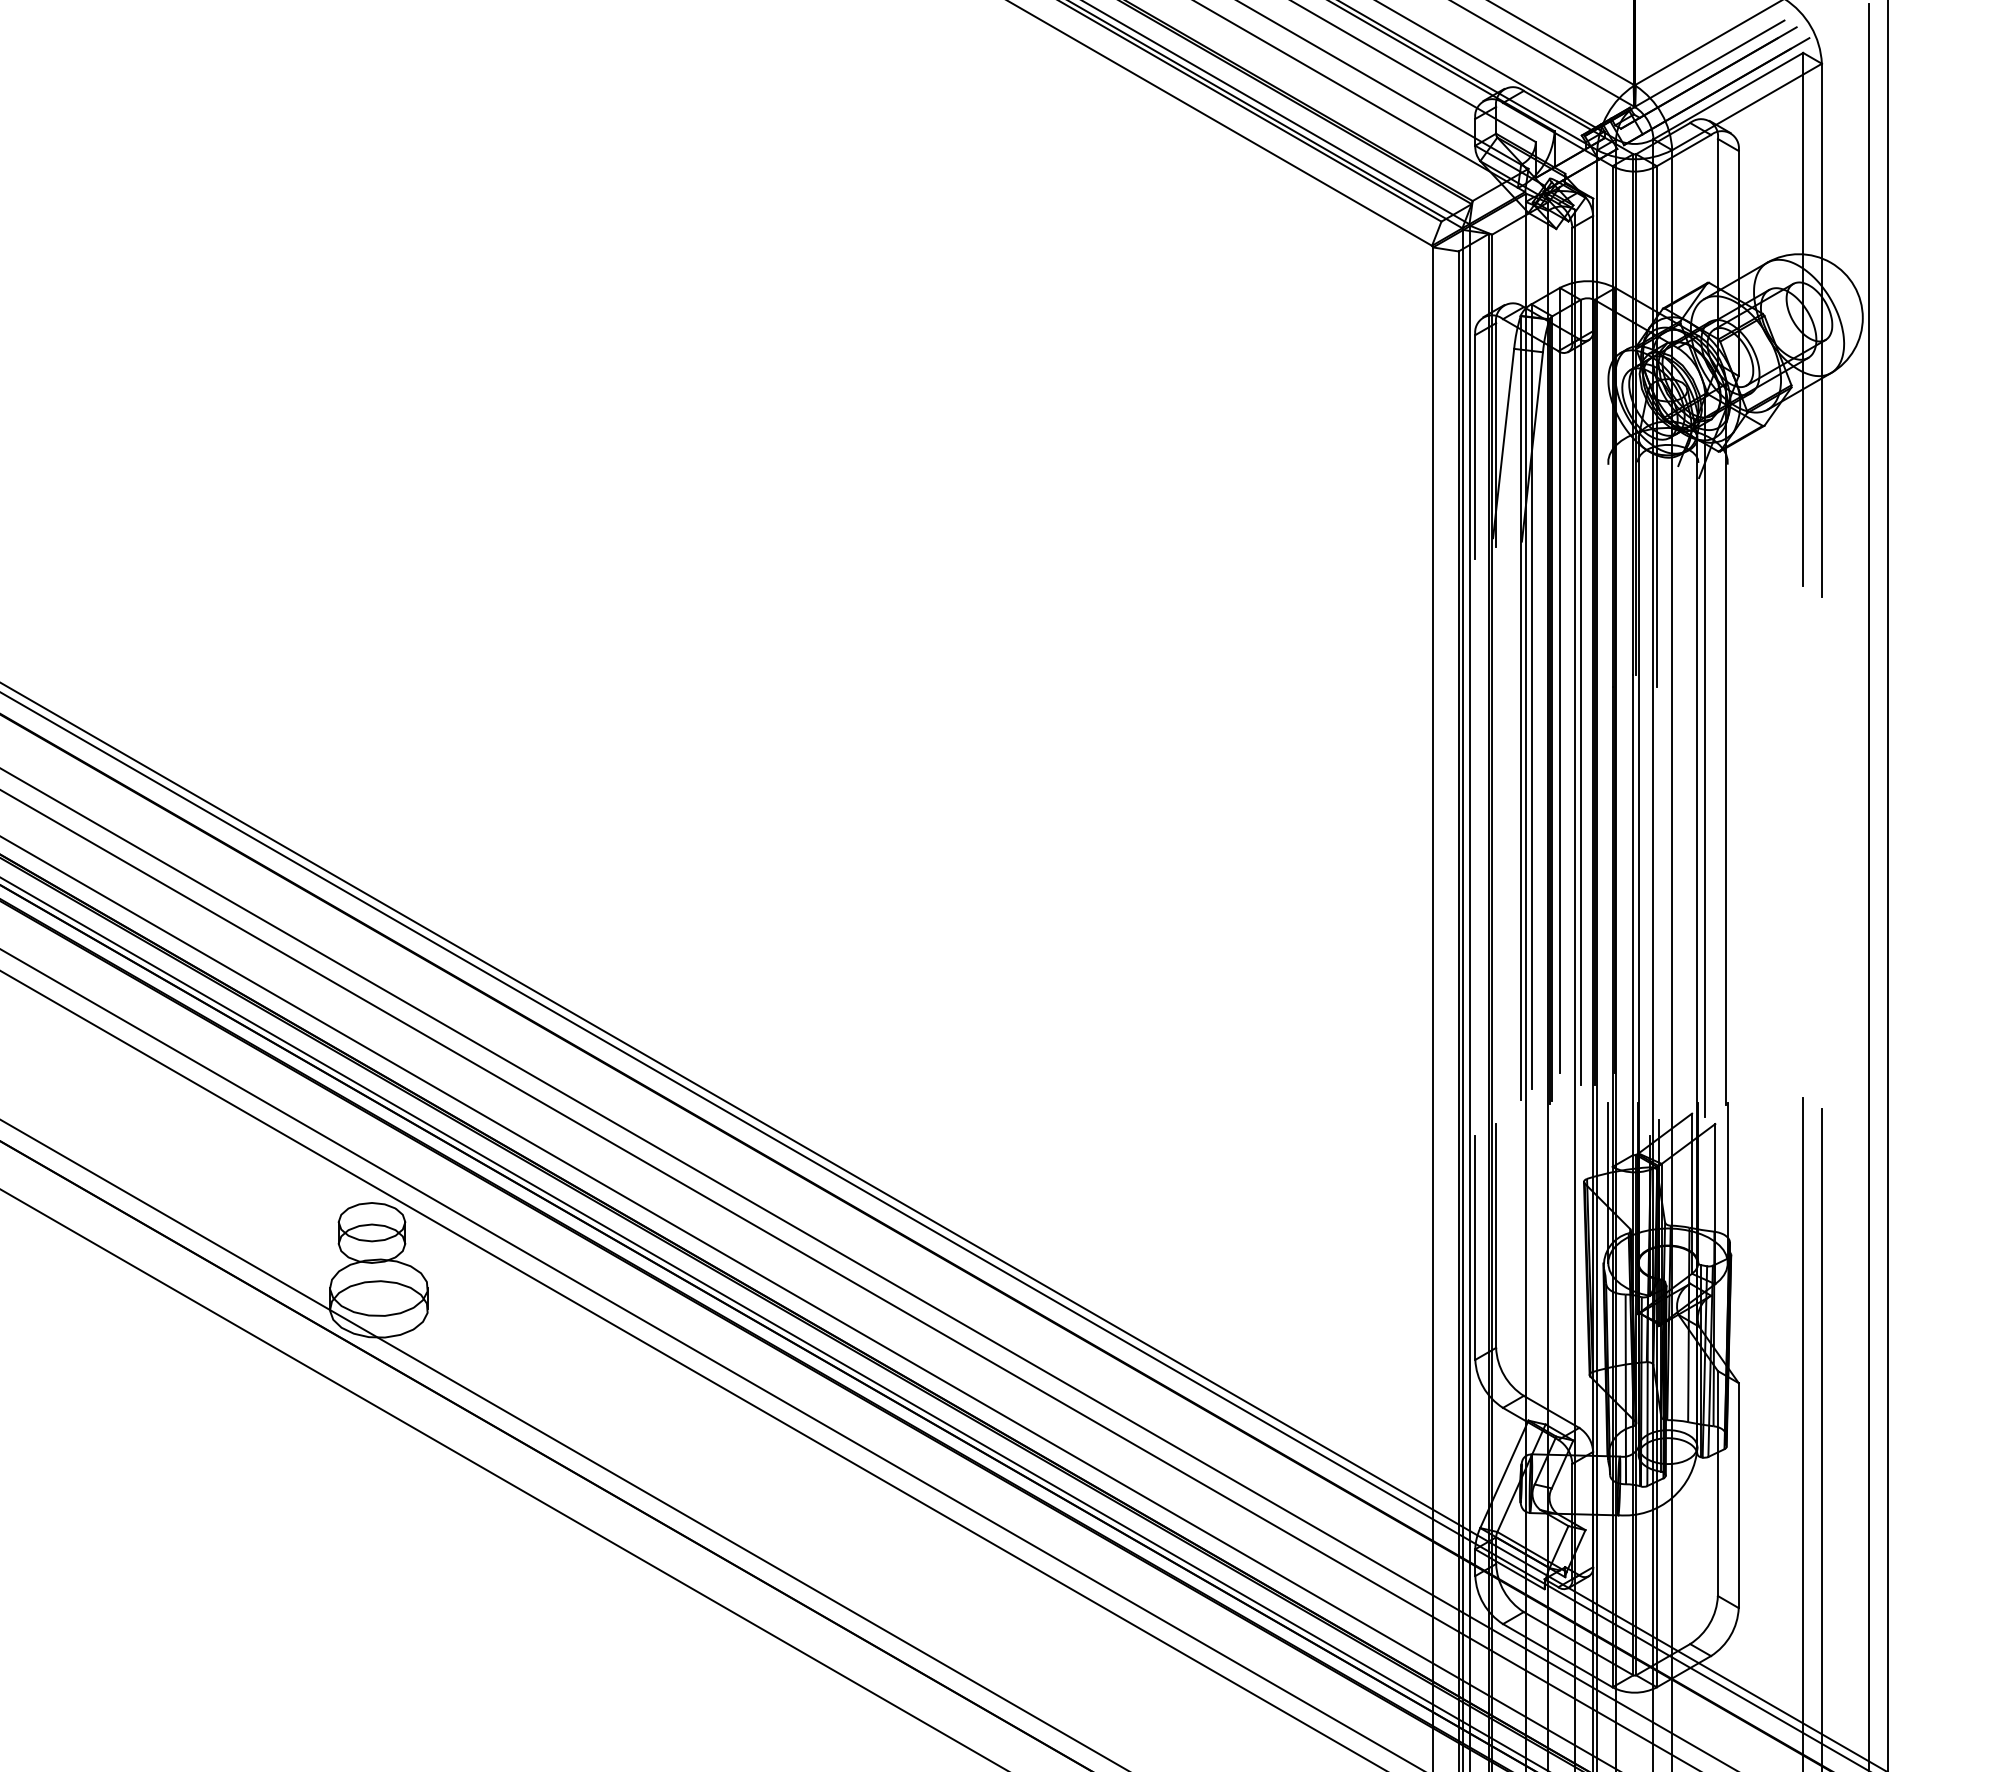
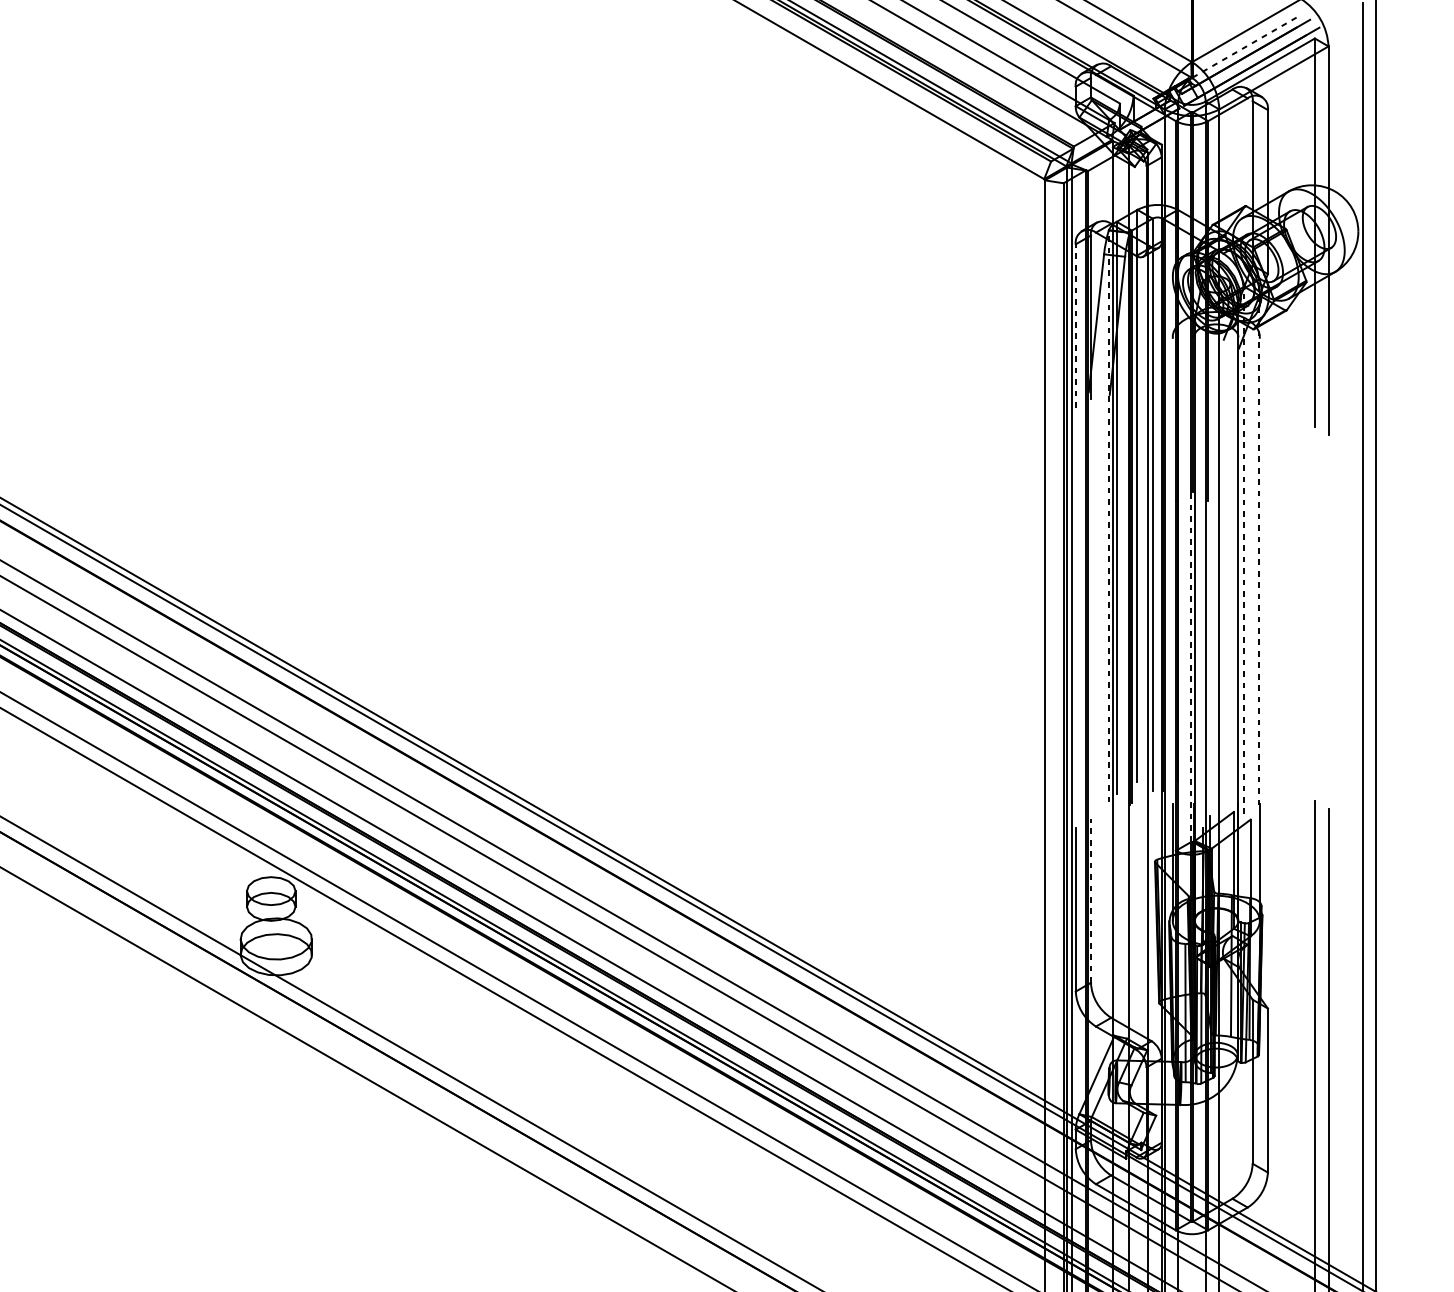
line: (1710, 63) -> (1247, 46), solid -> dashed
line: (1475, 446) -> (1075, 325), solid -> dashed
line: (1520, 707) -> (1108, 515), solid -> dashed
line: (1726, 743) -> (1258, 542), solid -> dashed
line: (1705, 755) -> (1243, 550), solid -> dashed
line: (1633, 914) -> (1191, 666), solid -> dashed
line: (1496, 1235) -> (1091, 900), solid -> dashed

